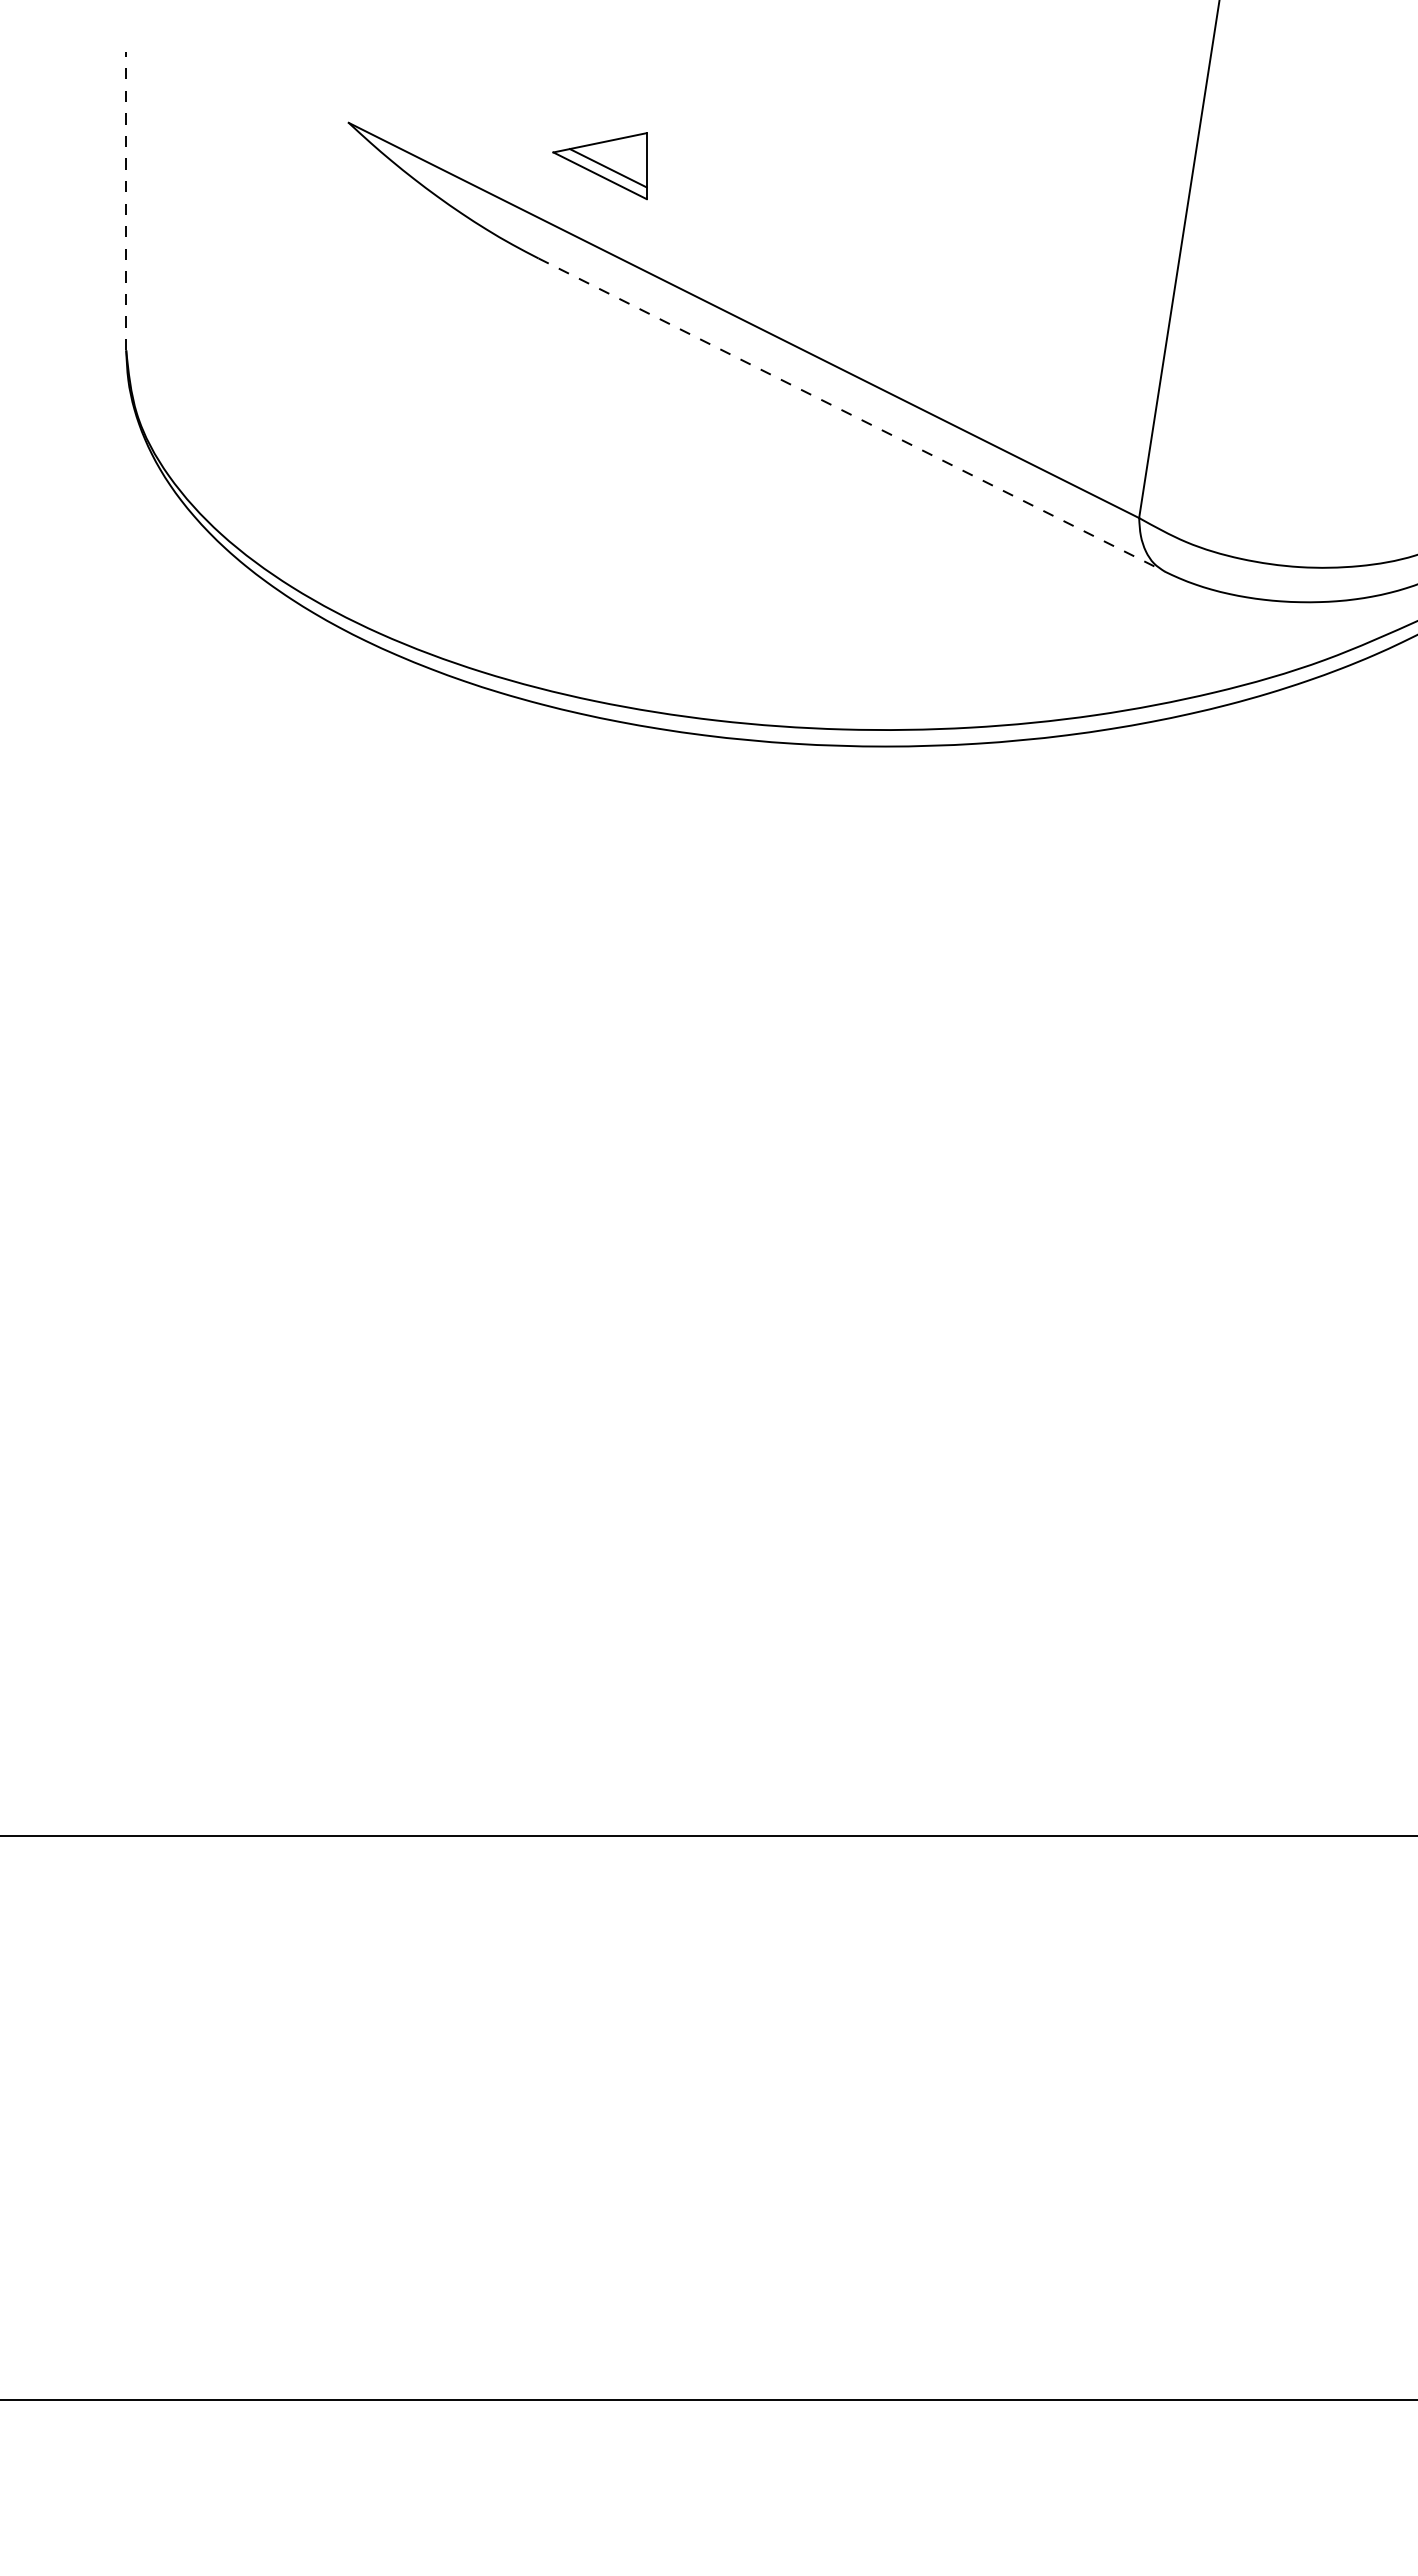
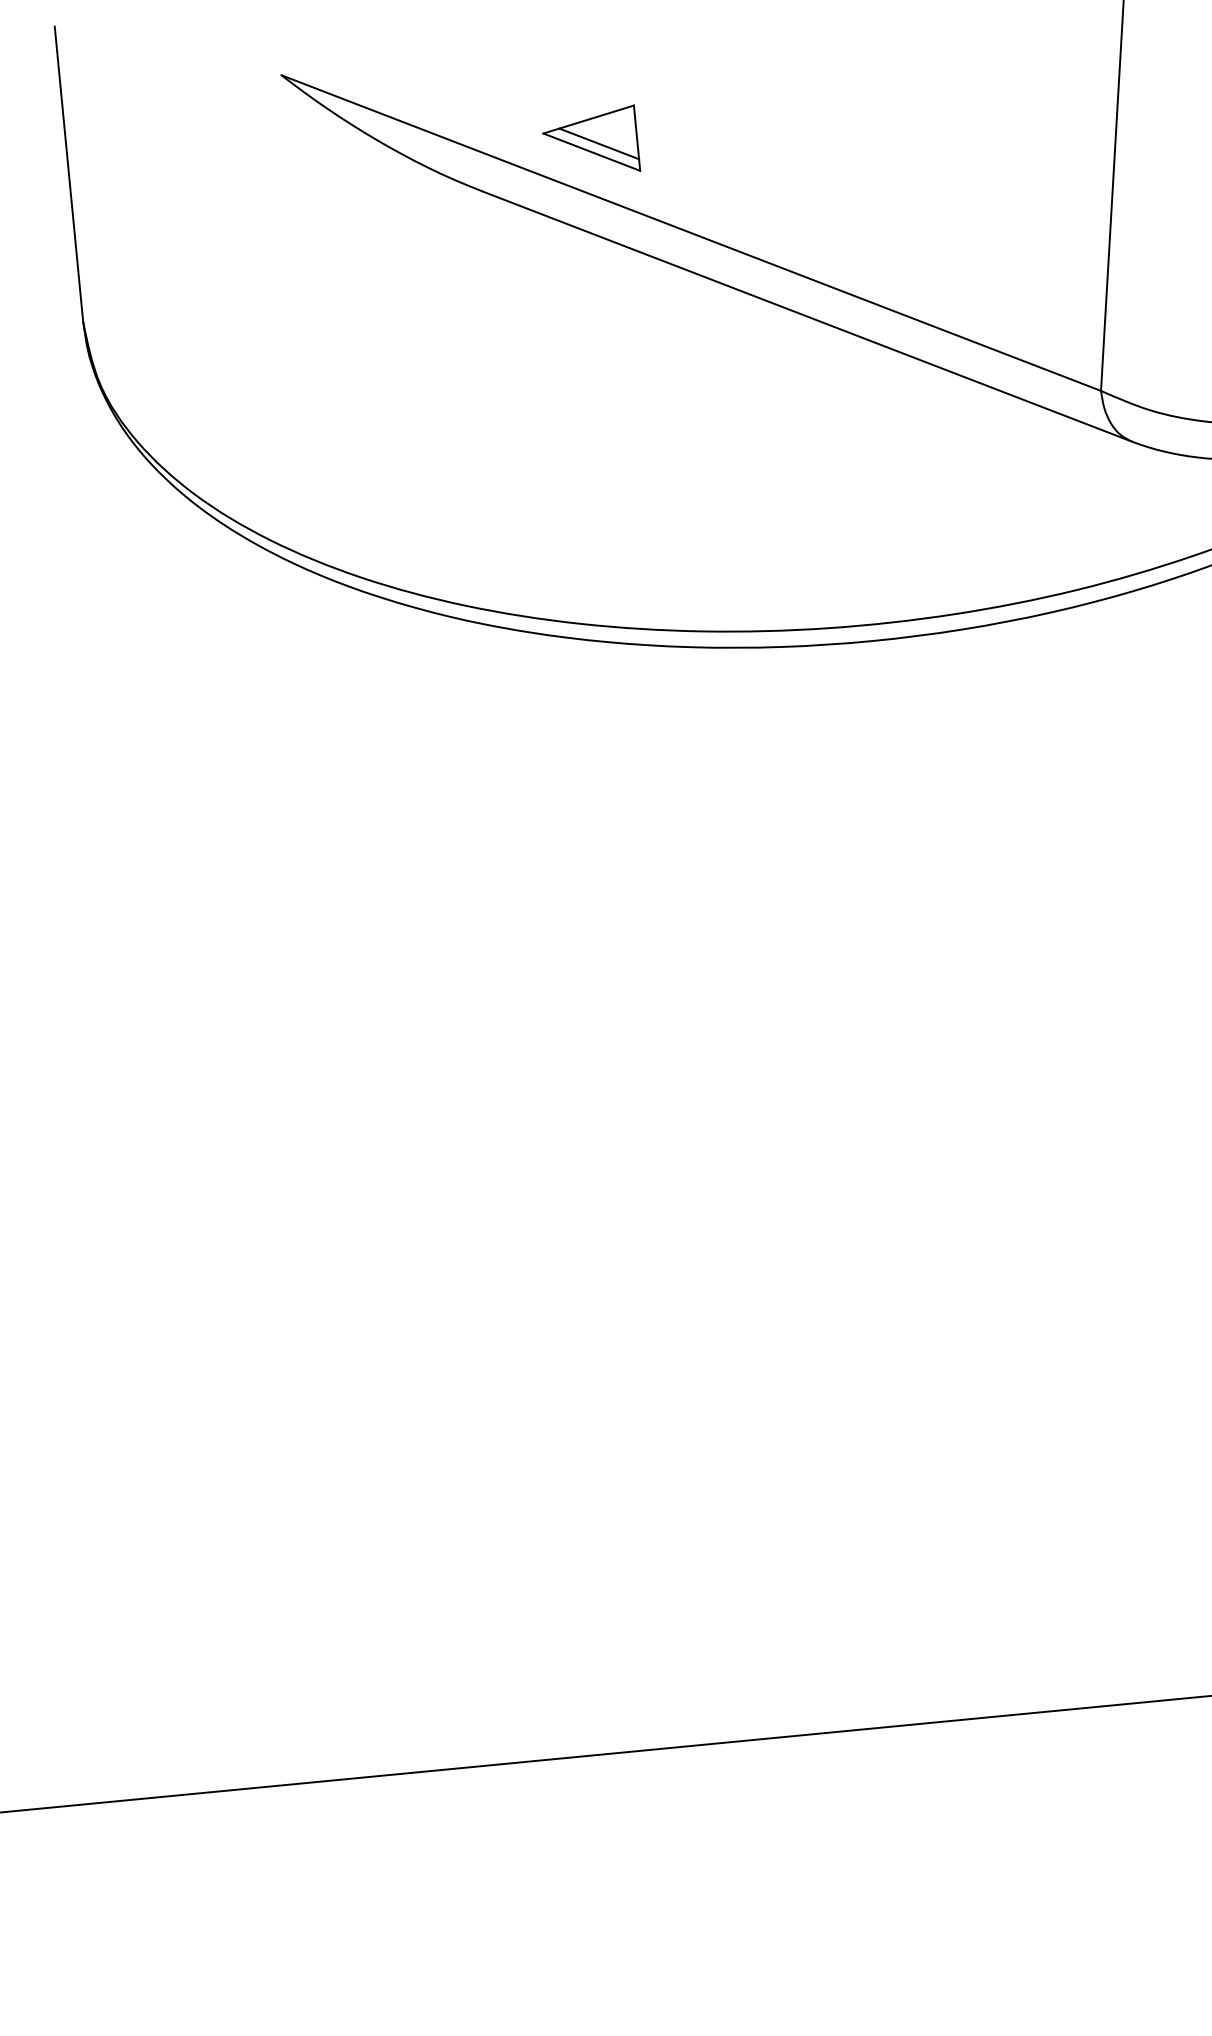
part: (599, 166) -> (590, 143), moved
line: (126, 200) -> (69, 173), dashed -> solid
line: (852, 415) -> (807, 316), dashed -> solid

